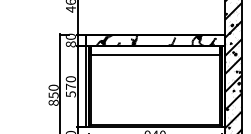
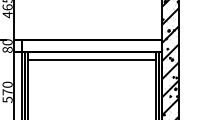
hatch: (156, 40) -> (93, 46), removed

